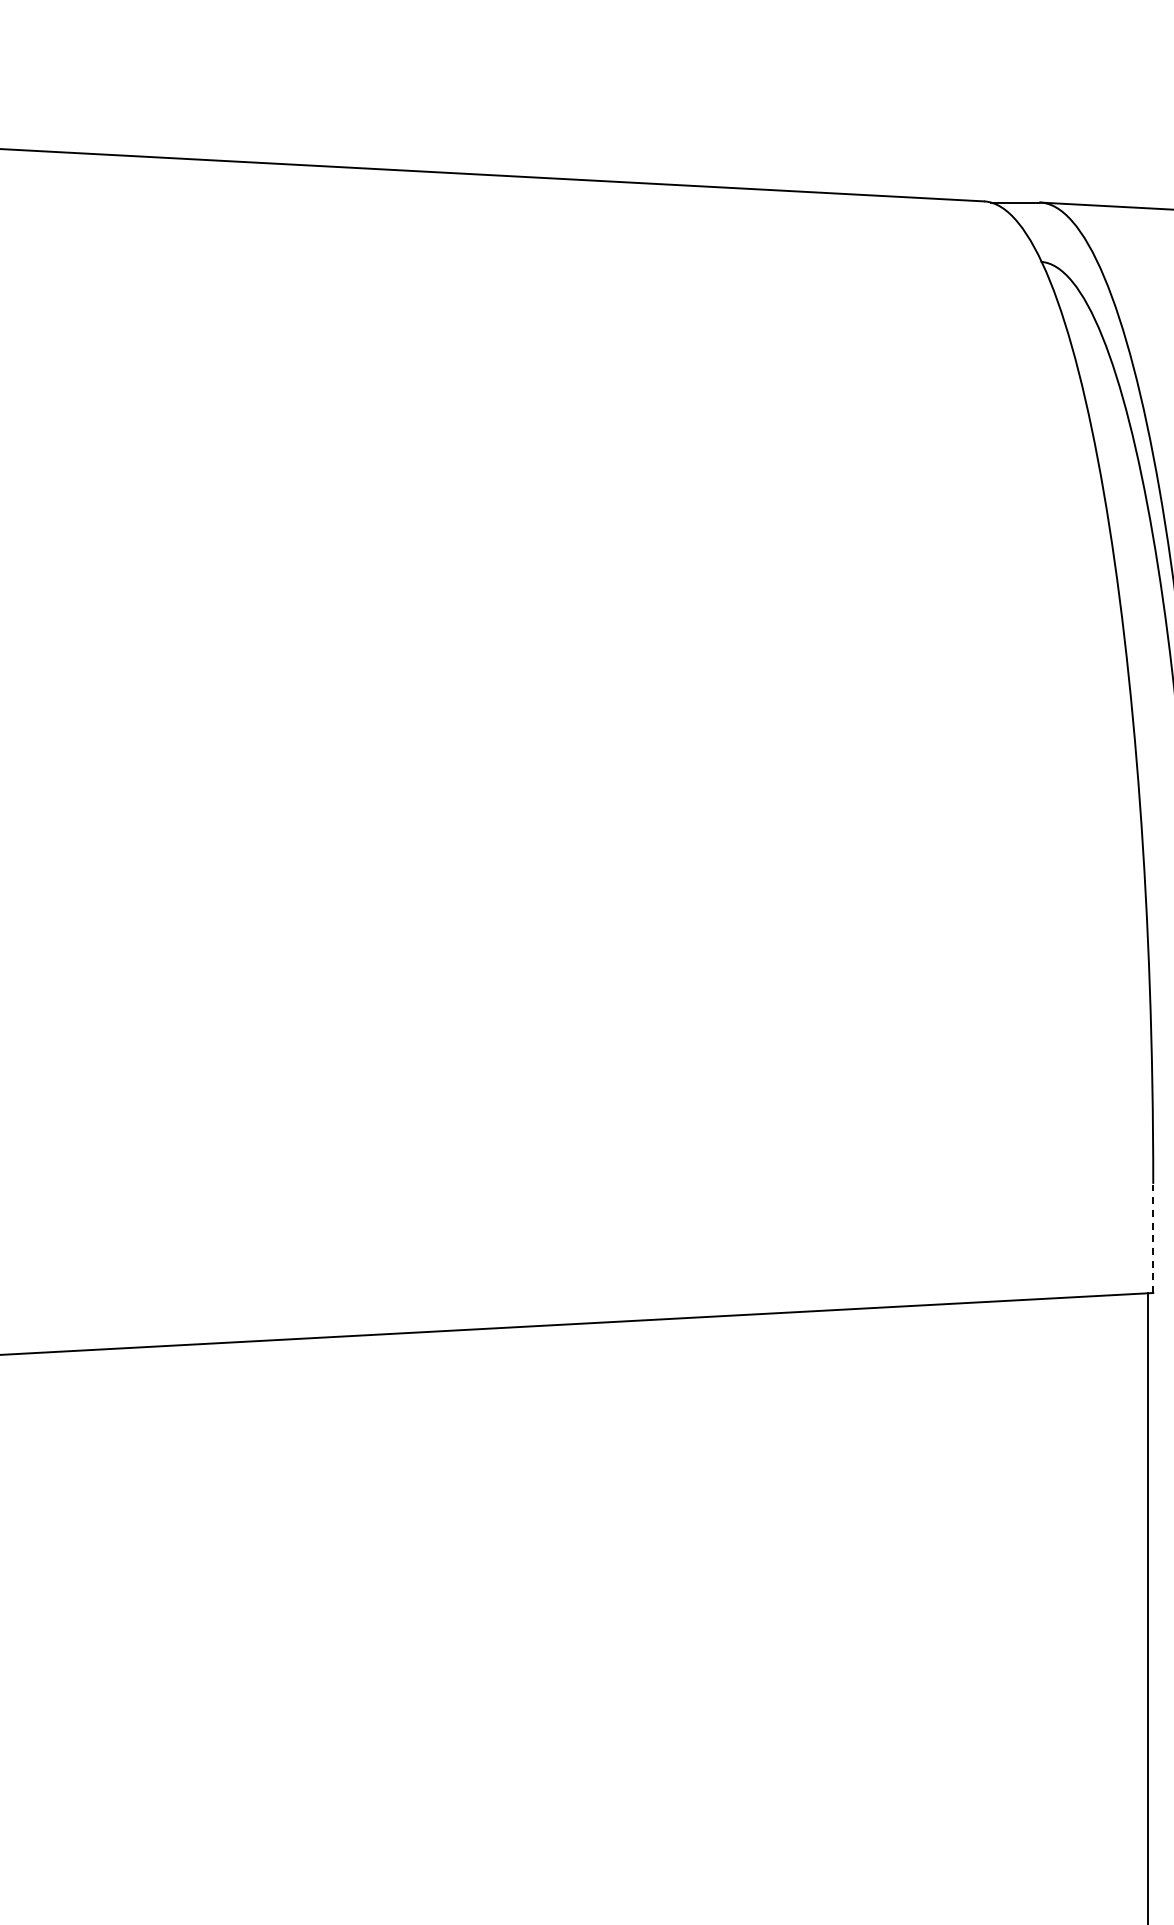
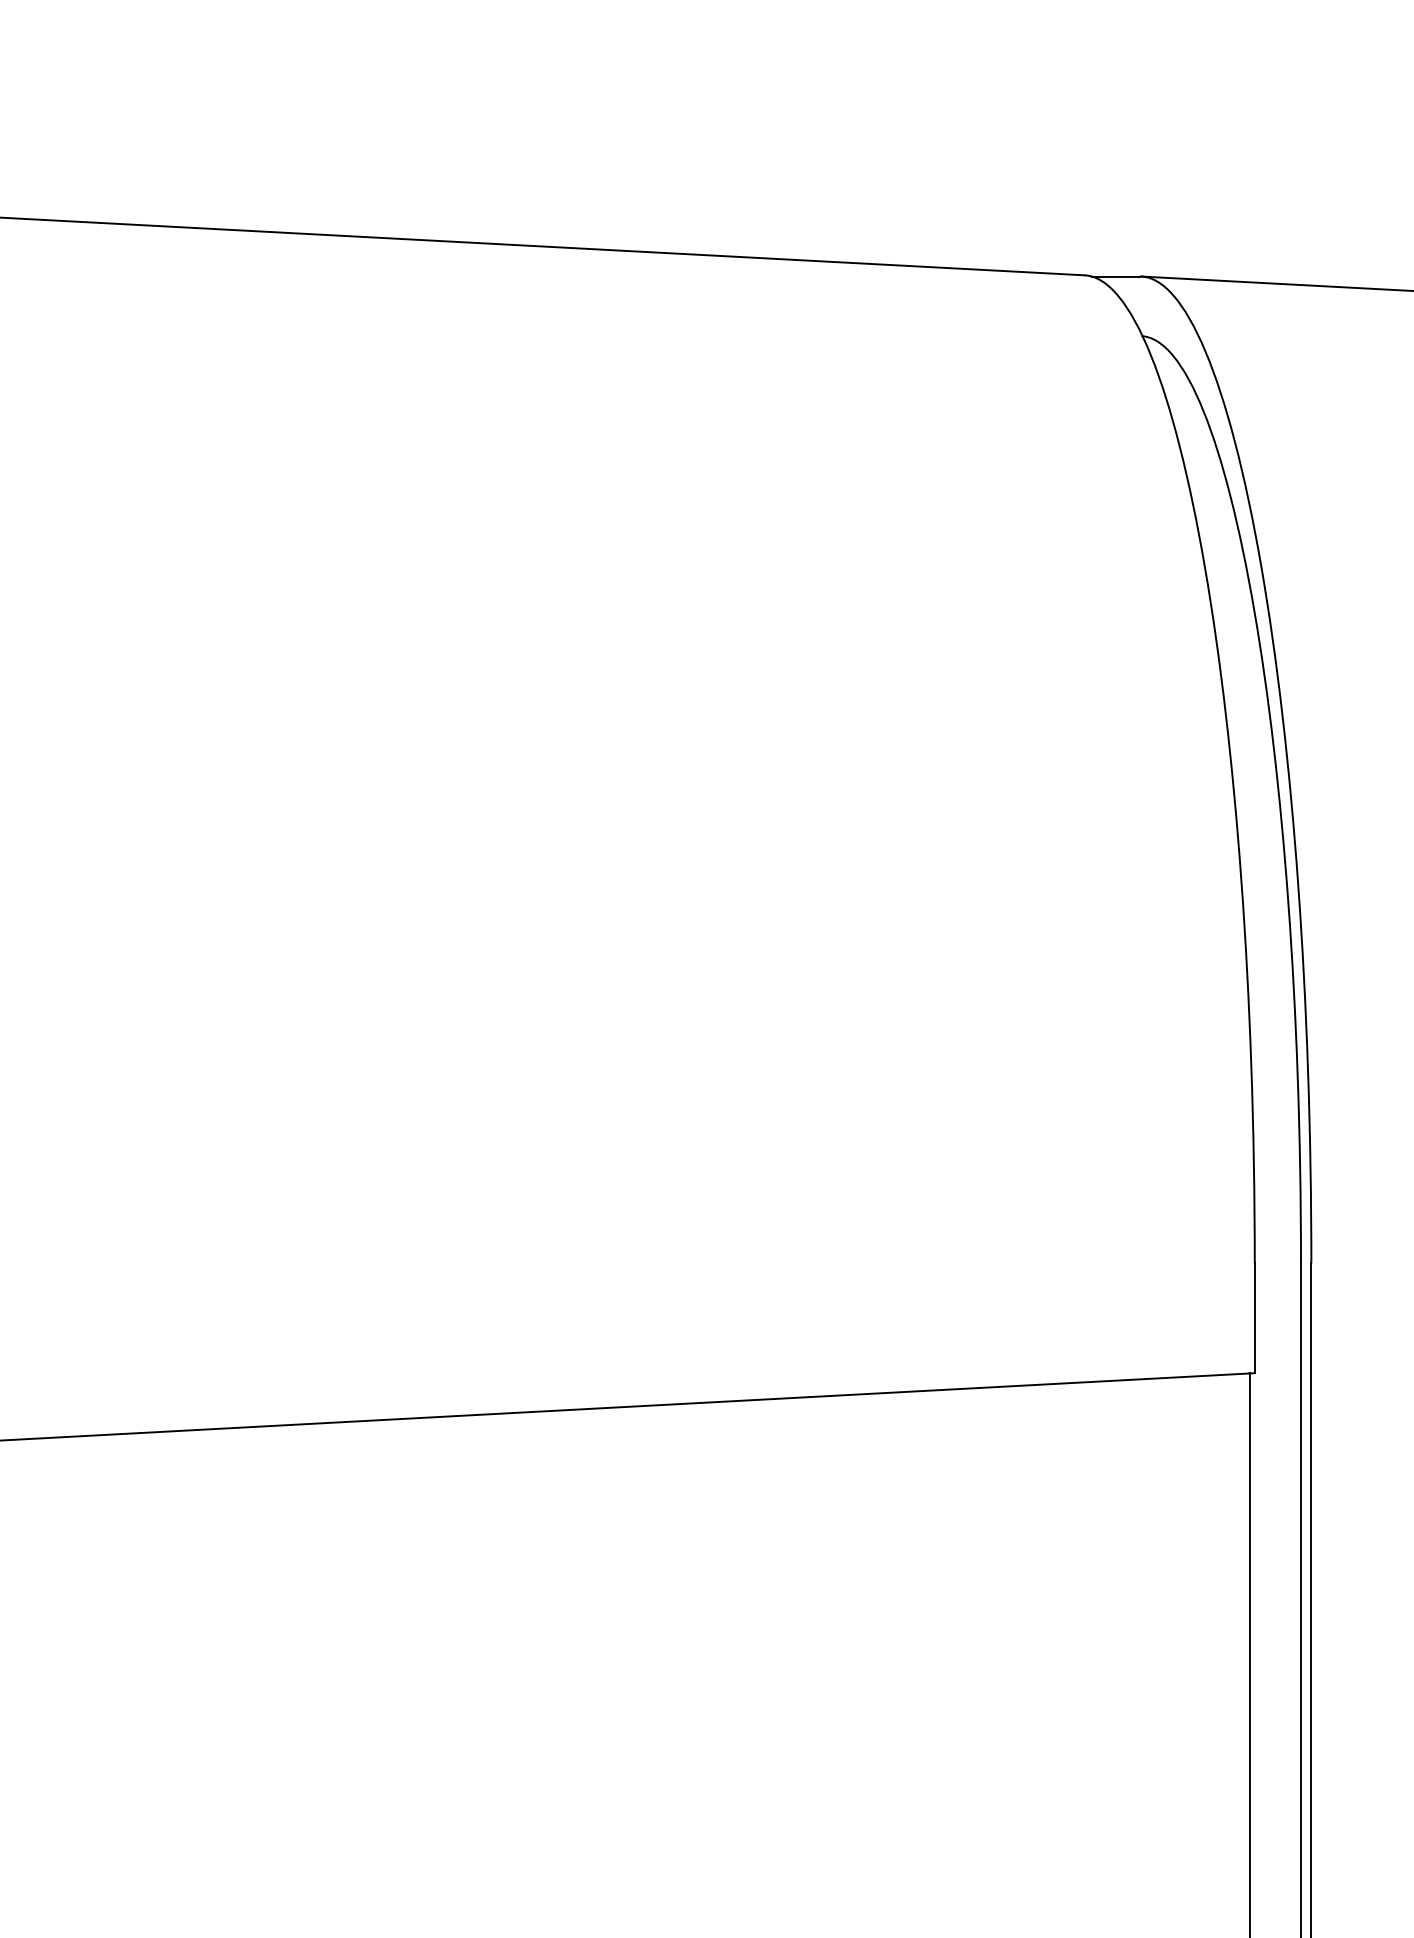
line: (1152, 1238) -> (1254, 1318), dashed -> solid

